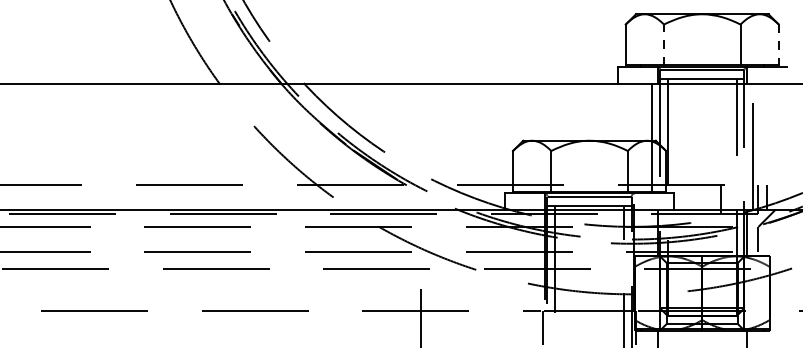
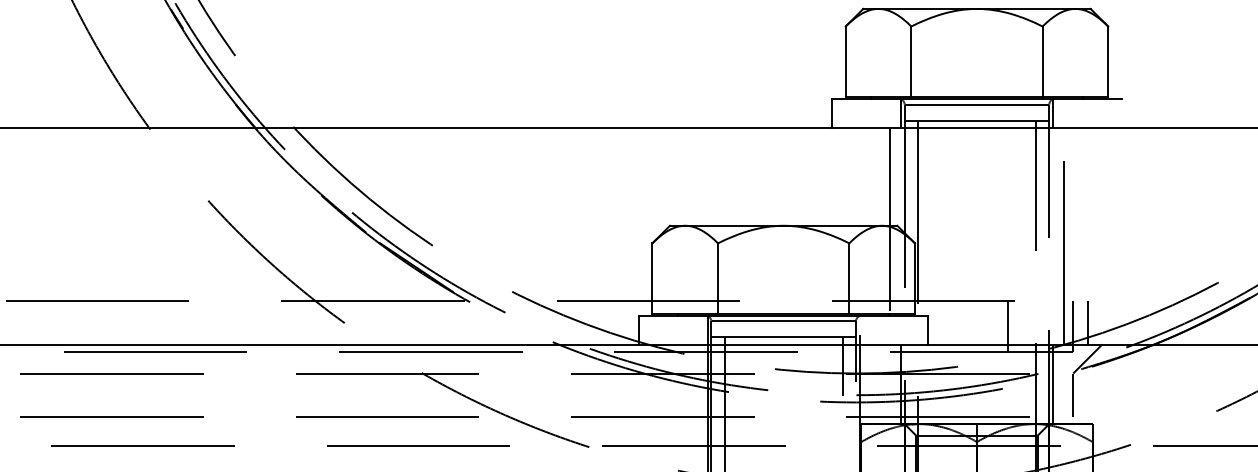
line: (664, 44) -> (912, 60), dashed -> solid
line: (778, 45) -> (1107, 62), dashed -> solid

